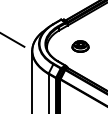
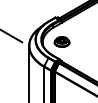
part: (79, 45) -> (61, 41), moved

